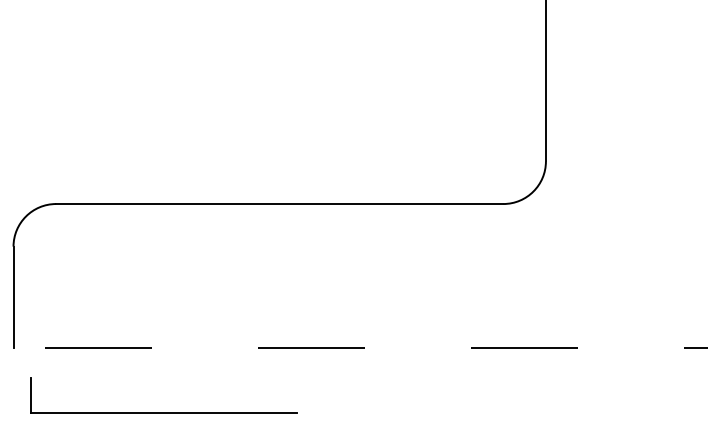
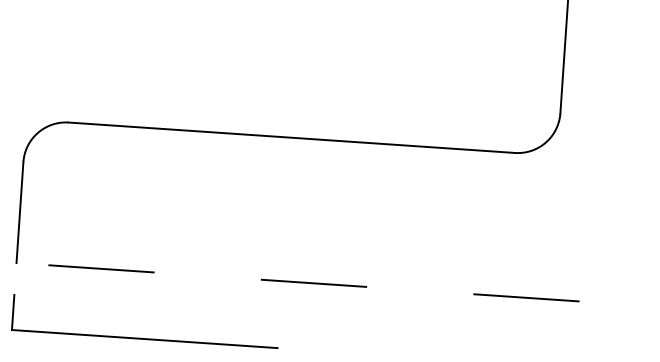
part: (163, 412) -> (144, 338), moved

